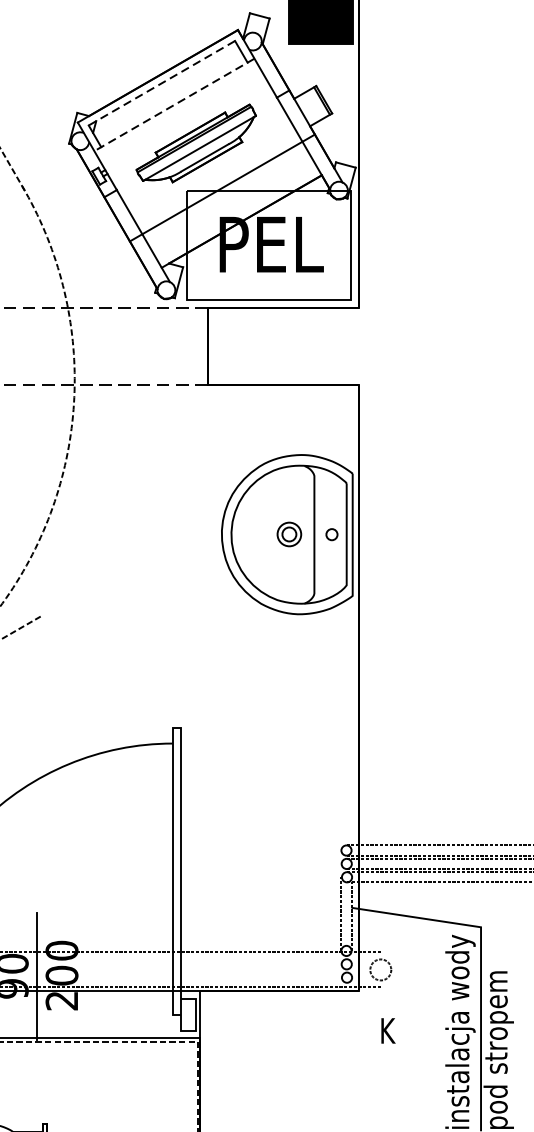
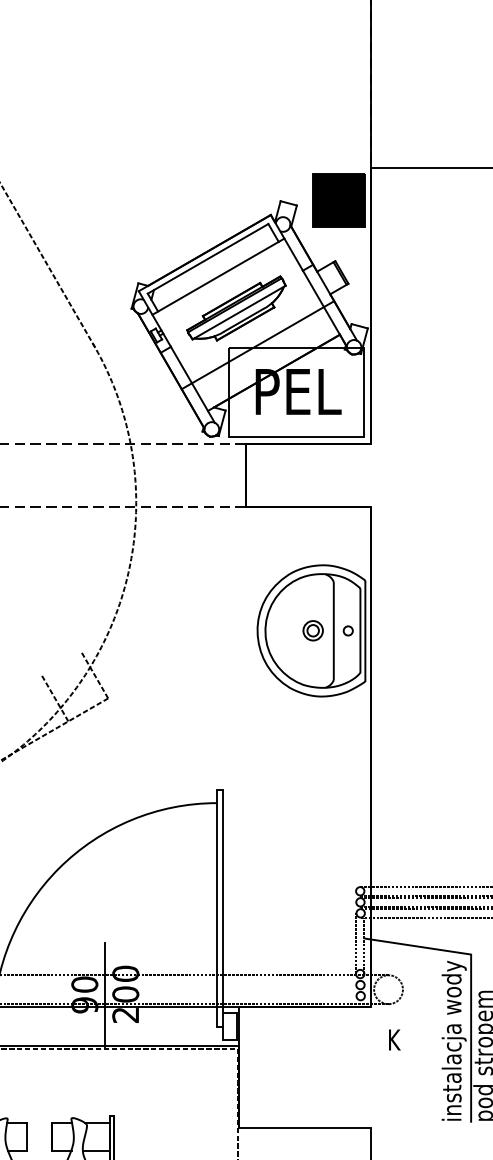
line: (162, 82) -> (208, 258), dashed -> solid
line: (174, 104) -> (218, 276), dashed -> solid
line: (24, 588) -> (94, 675), added
circle: (380, 969) -> (388, 989), size x1.67

